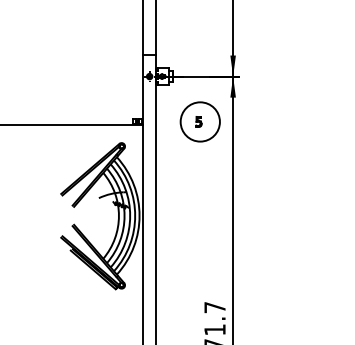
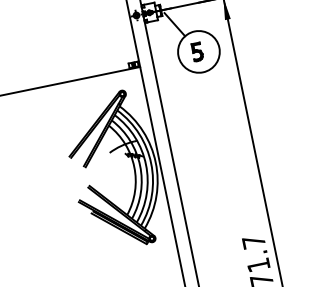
line: (182, 91) -> (173, 24), added
part: (198, 121) -> (196, 51), size x1.67

